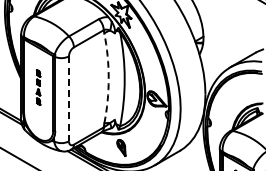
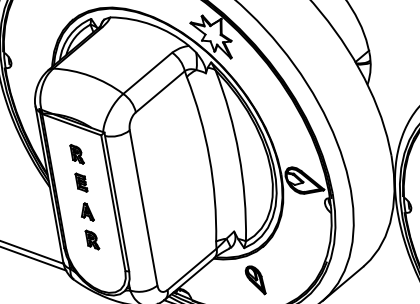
arc: (108, 78) -> (209, 157), dashed -> solid
part: (38, 87) -> (84, 197), size x1.67
line: (69, 99) -> (144, 208), dashed -> solid

